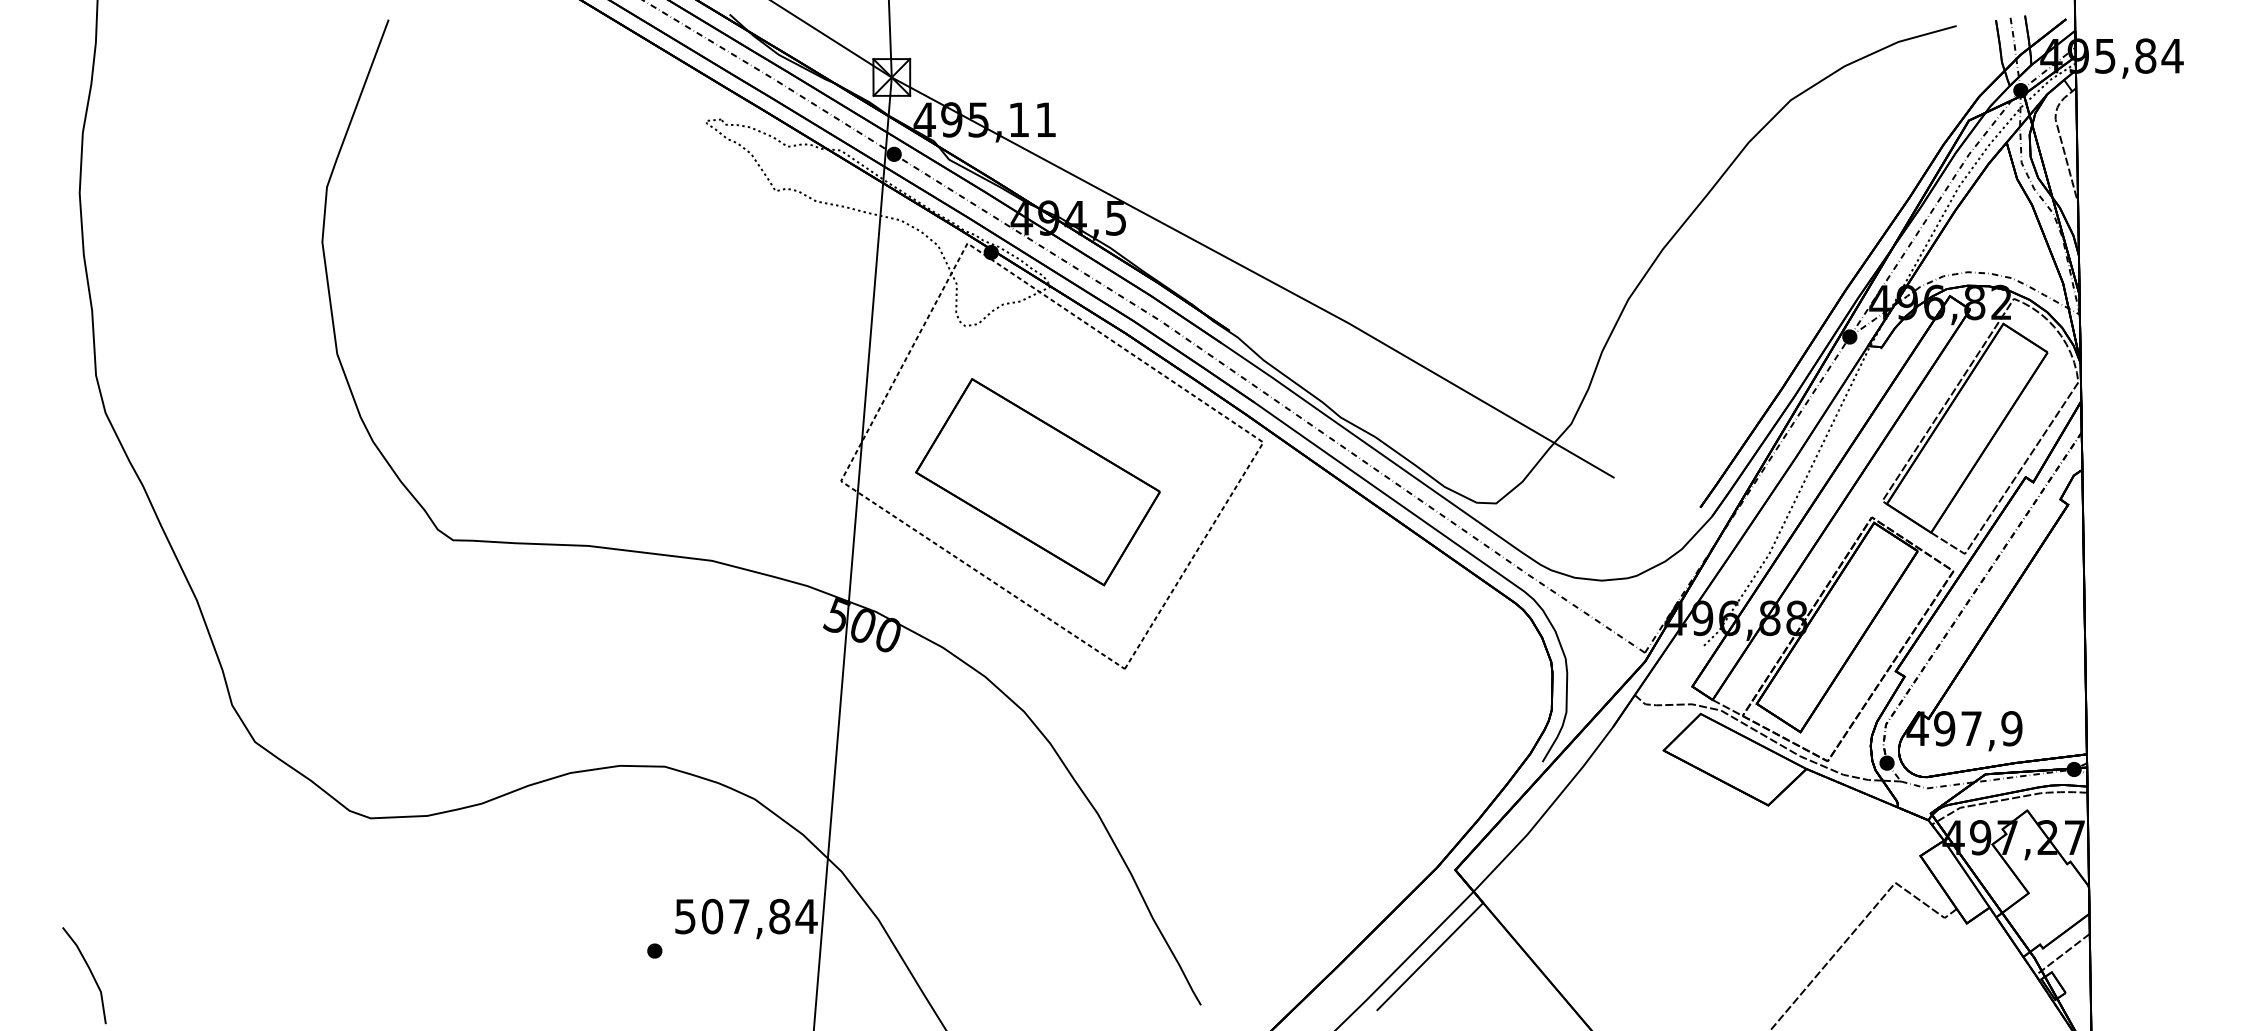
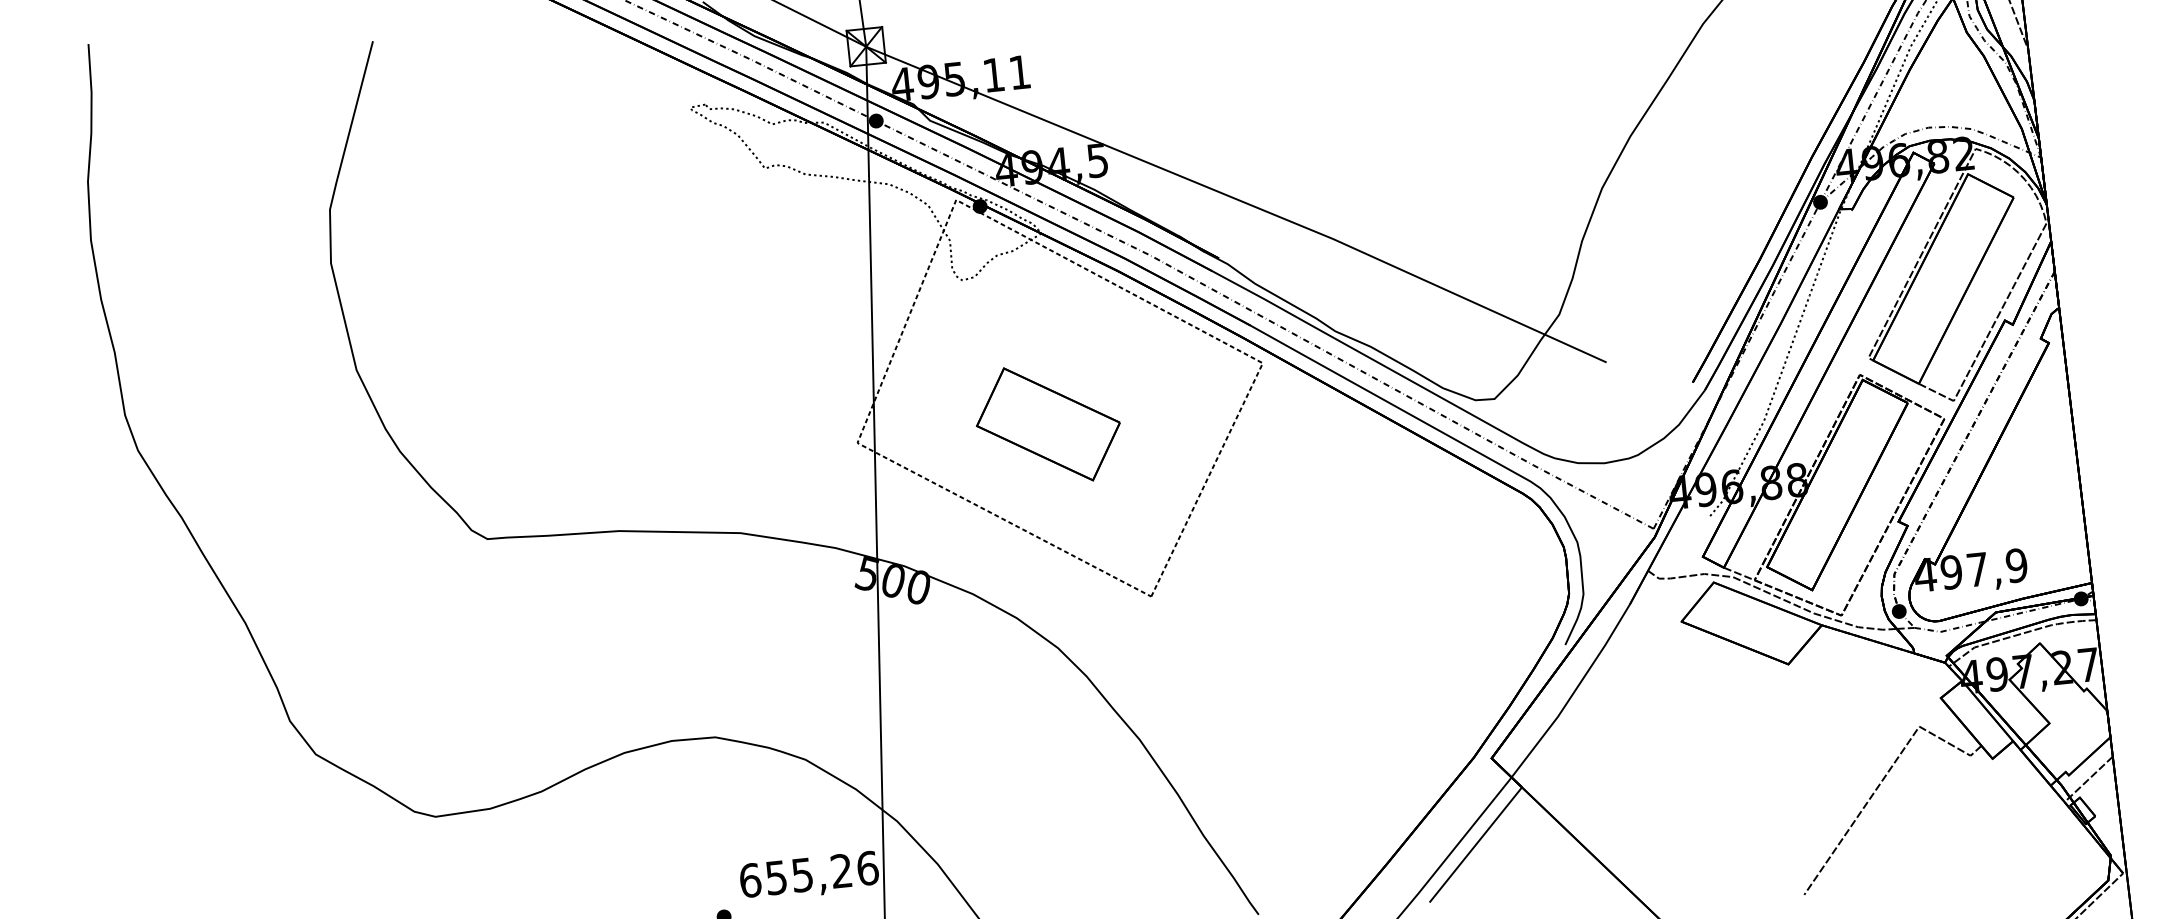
part: (1037, 482) -> (1047, 424), size x0.6
text: (746, 916) -> (809, 874), 507,84 -> 655,26

